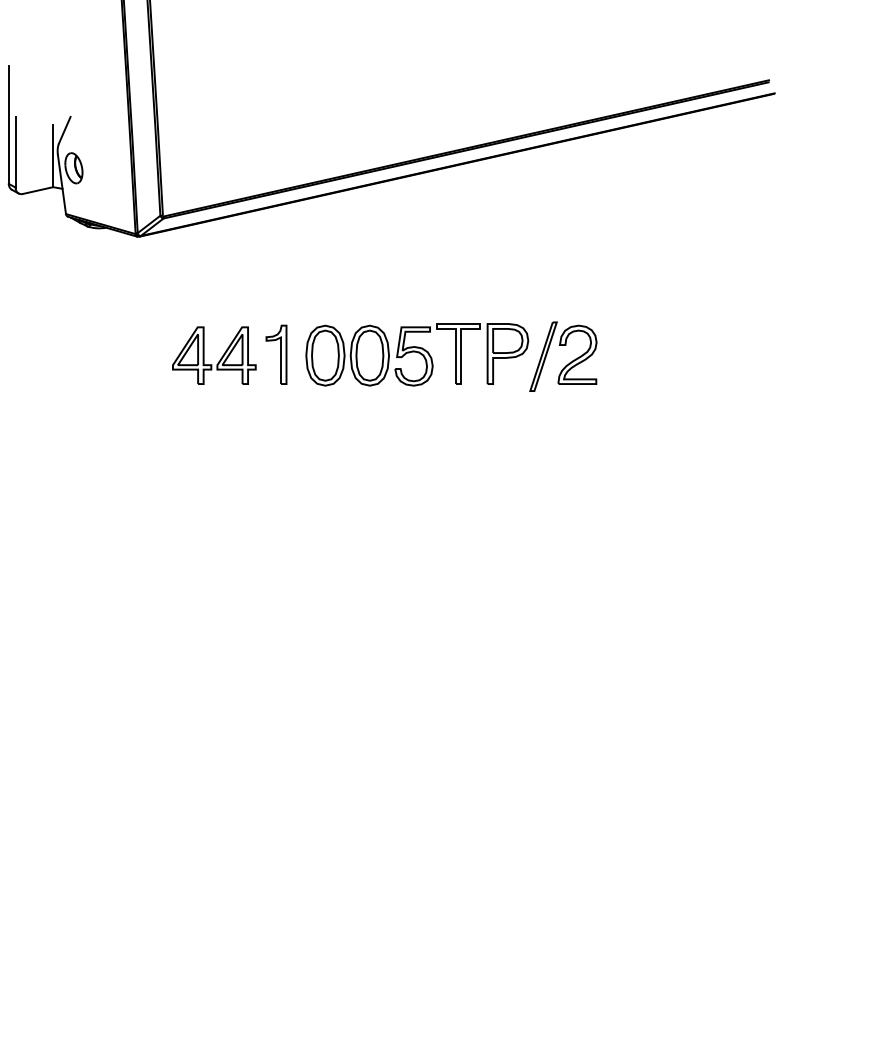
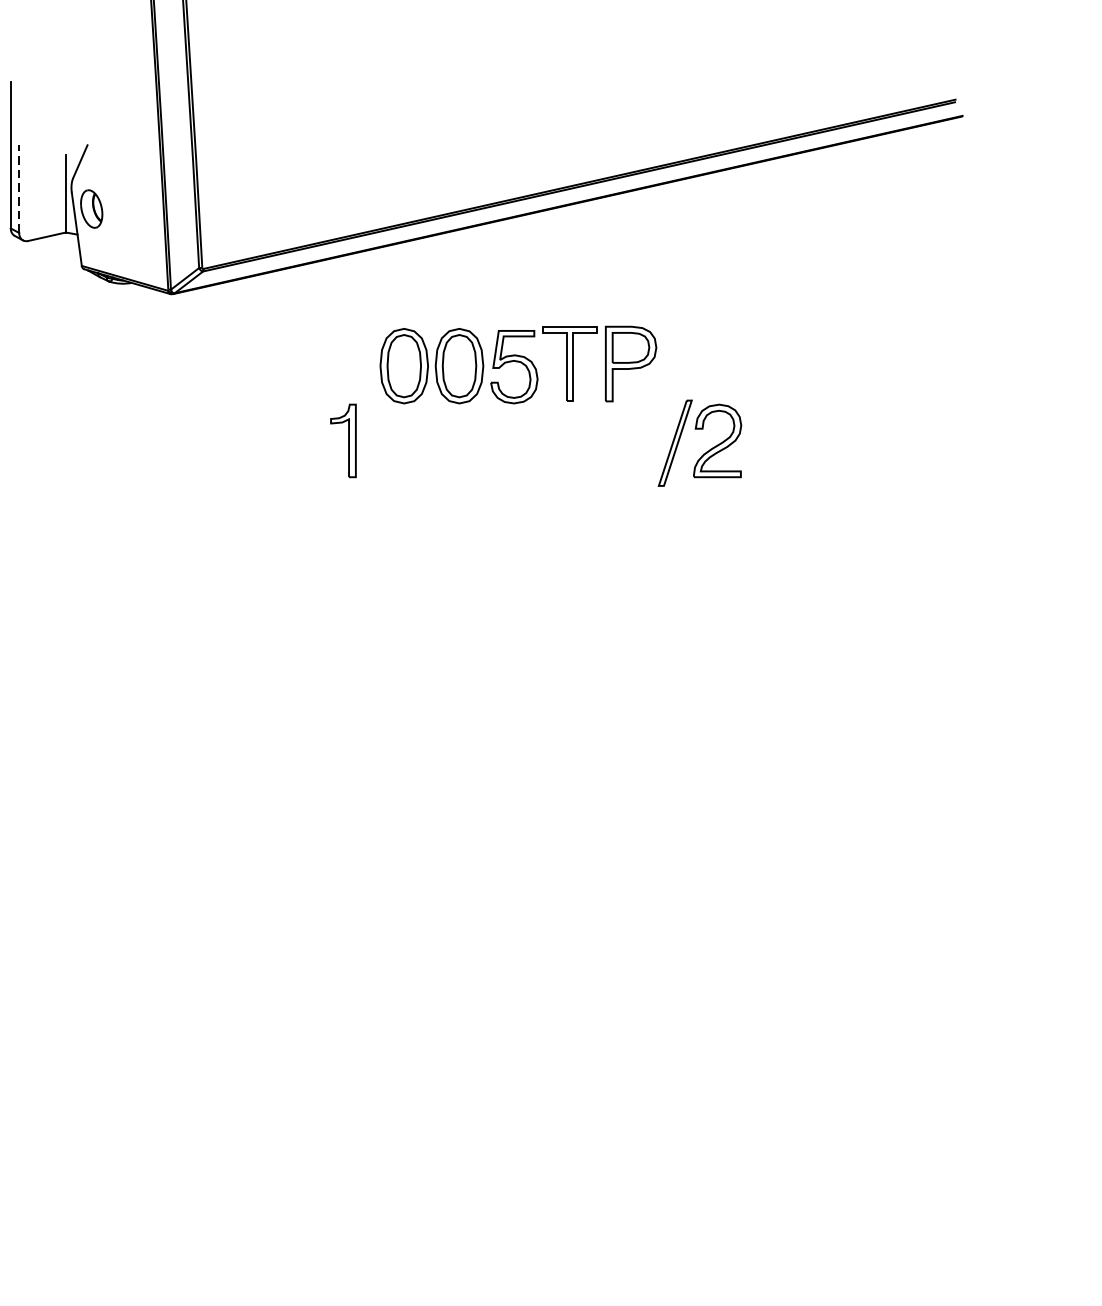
line: (15, 151) -> (19, 188), solid -> dashed
part: (417, 354) -> (518, 364), moved
part: (220, 358) -> (273, 445), removed

